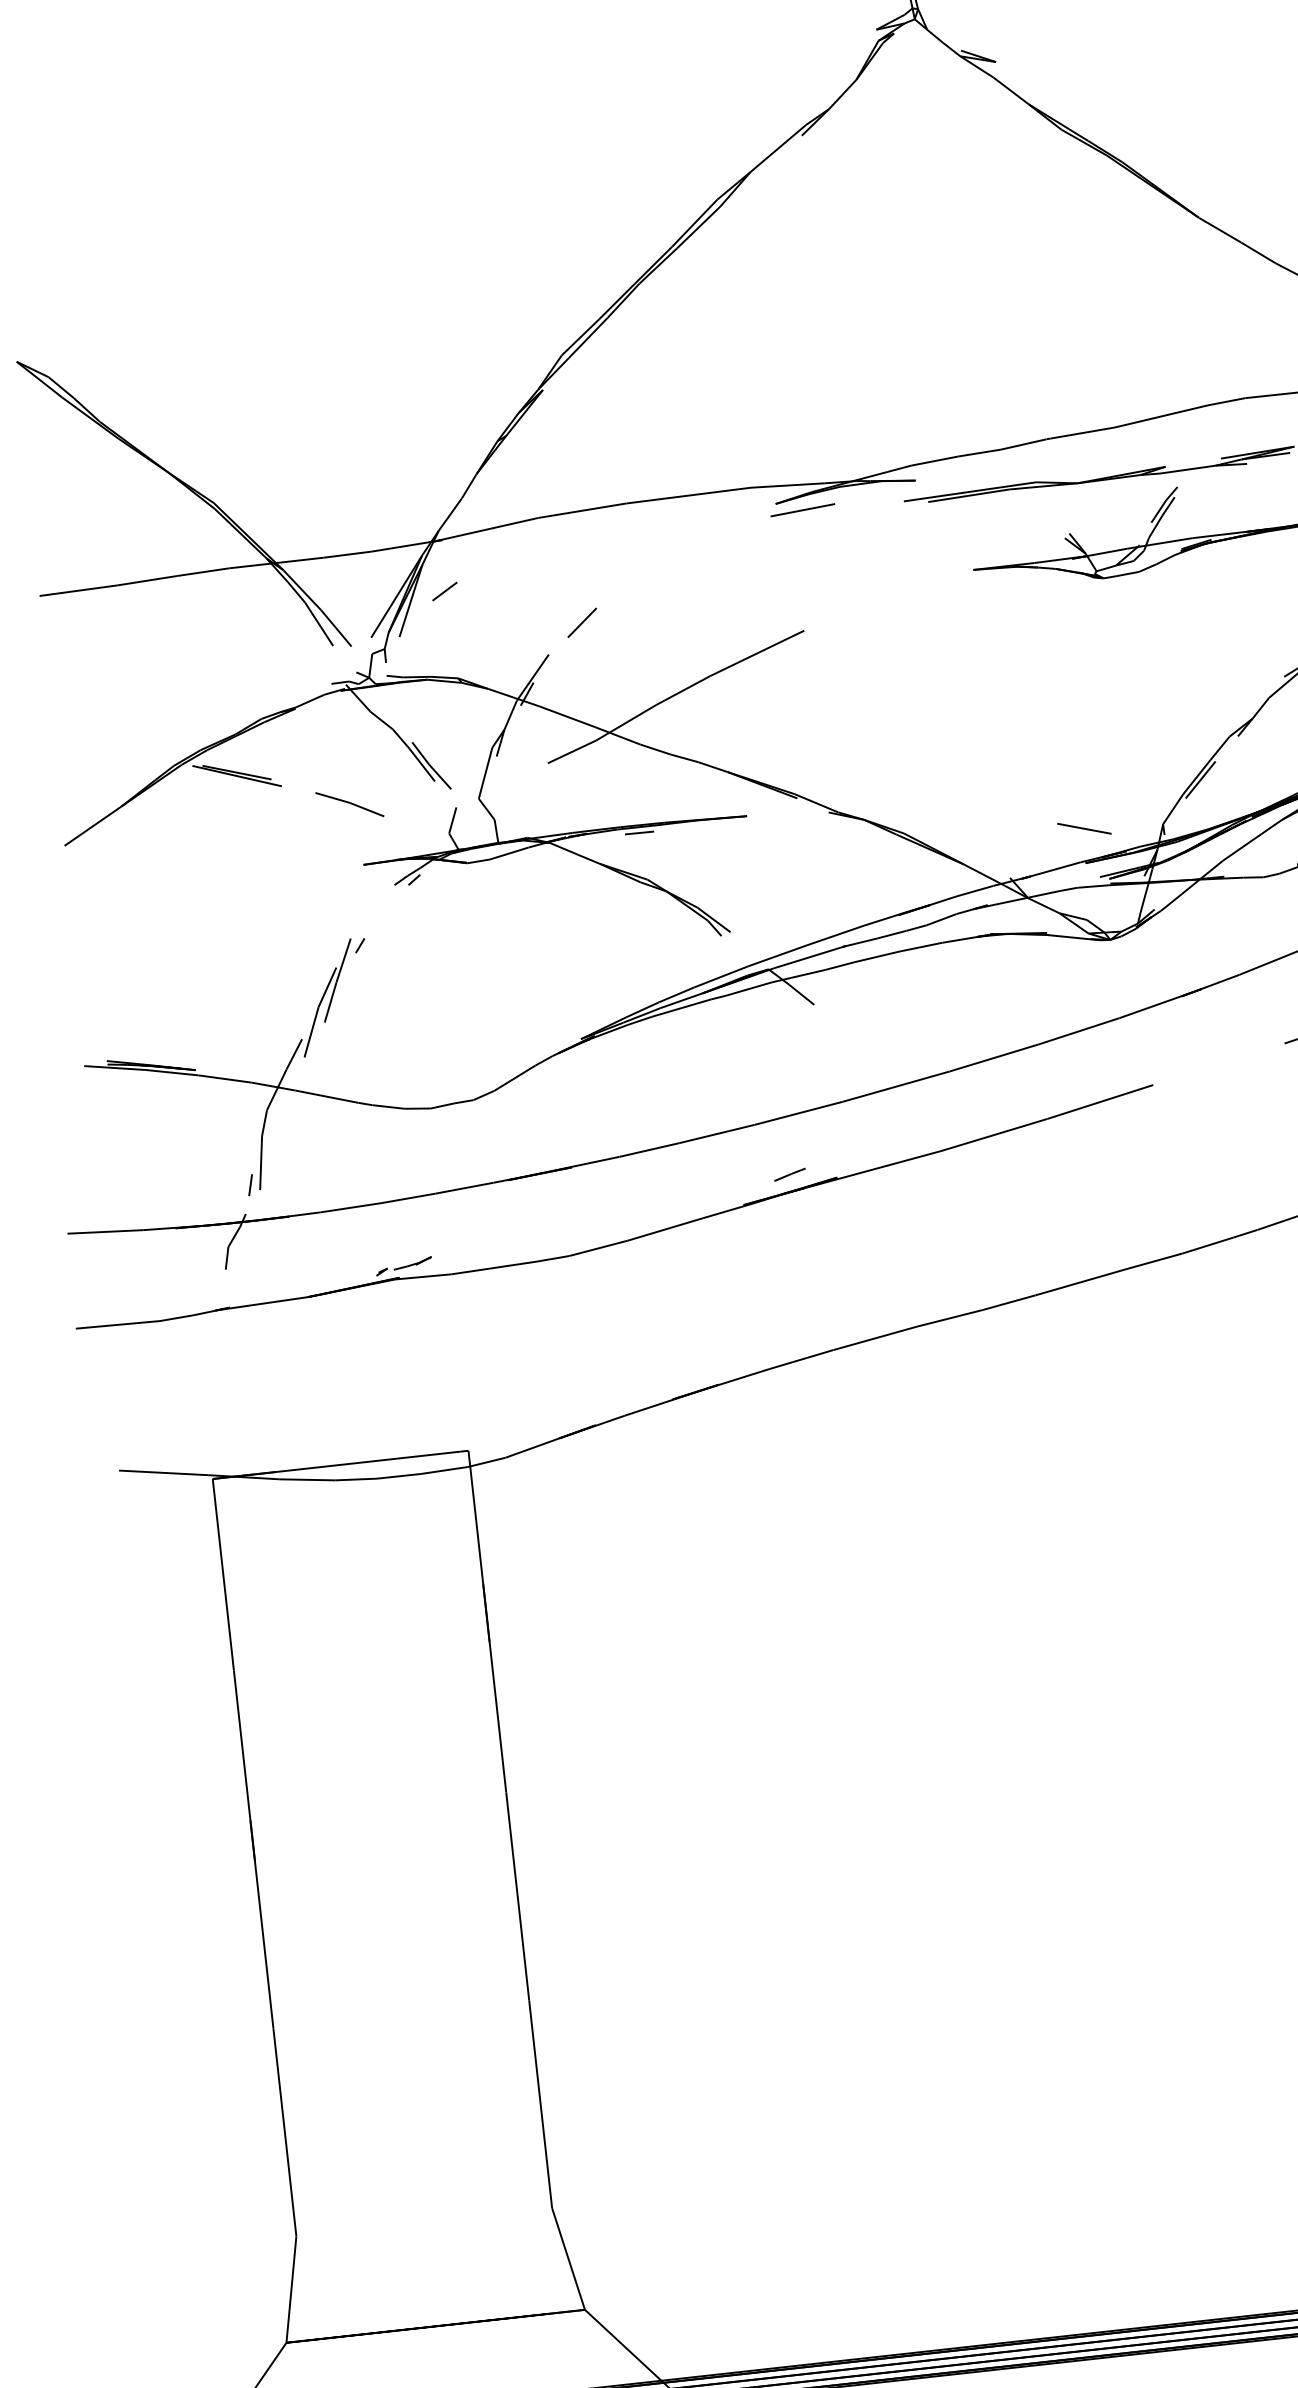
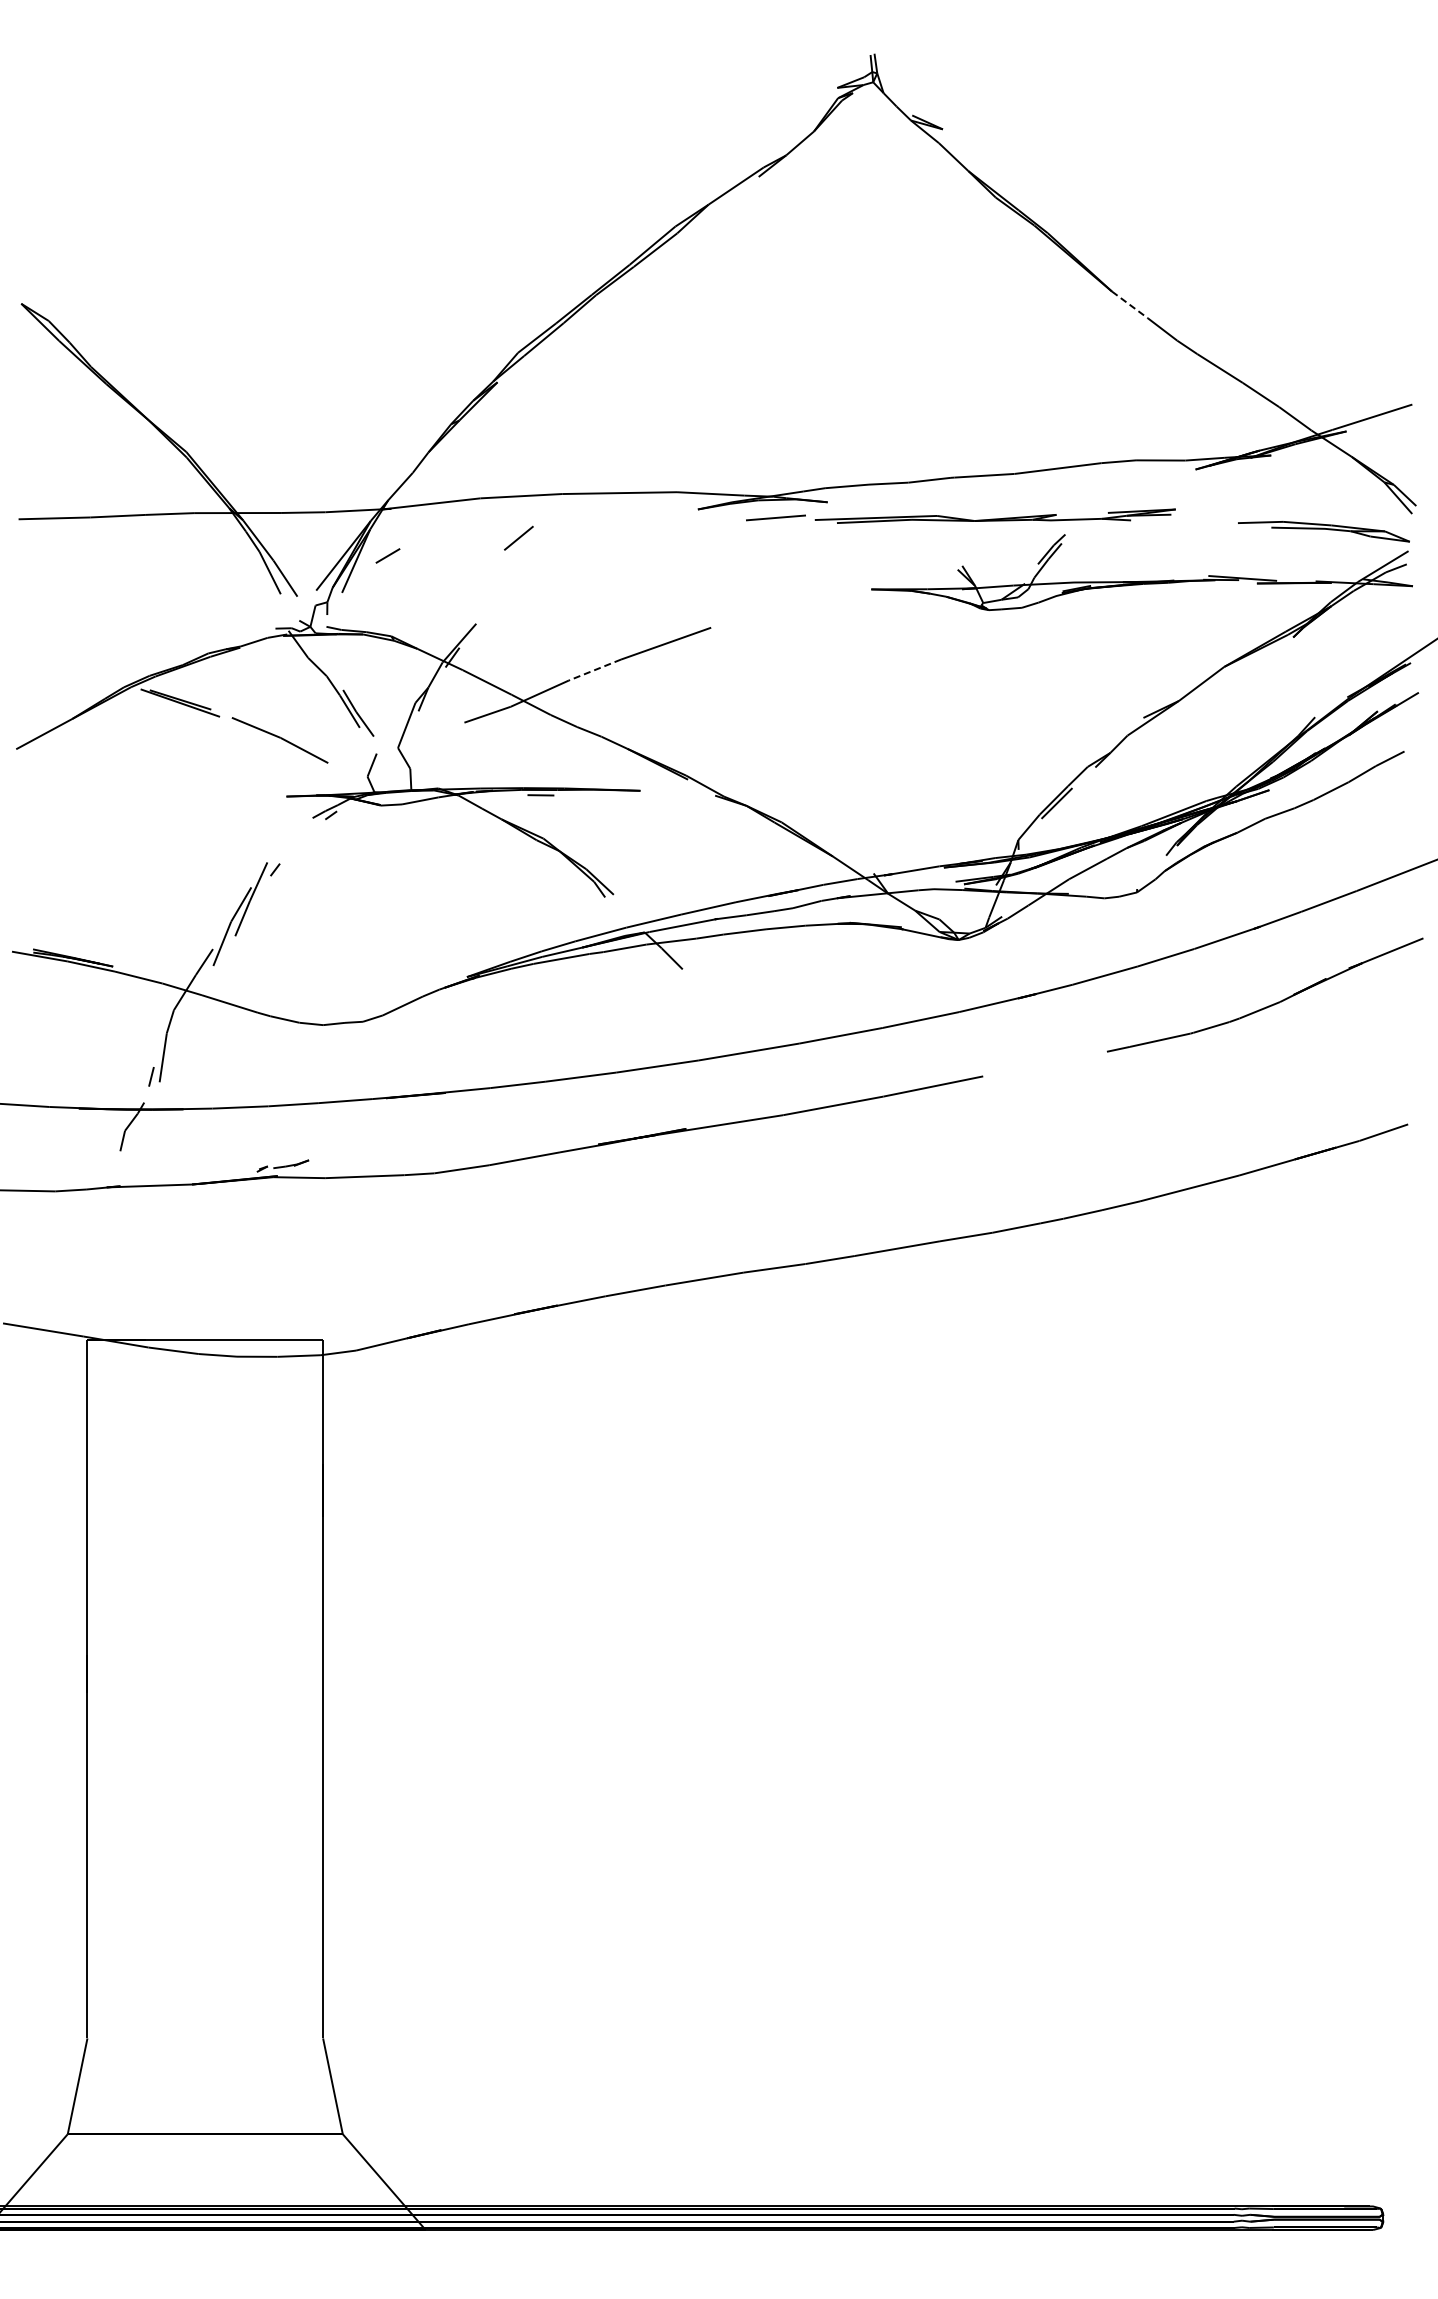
line: (1220, 230) -> (1130, 305), solid -> dashed
line: (802, 509) -> (775, 517), moved
line: (581, 622) -> (518, 537), moved
line: (682, 691) -> (594, 670), solid -> dashed
part: (349, 804) -> (279, 740), size x1.6
line: (1084, 829) -> (946, 836), removed
line: (789, 1174) -> (643, 1121), removed

